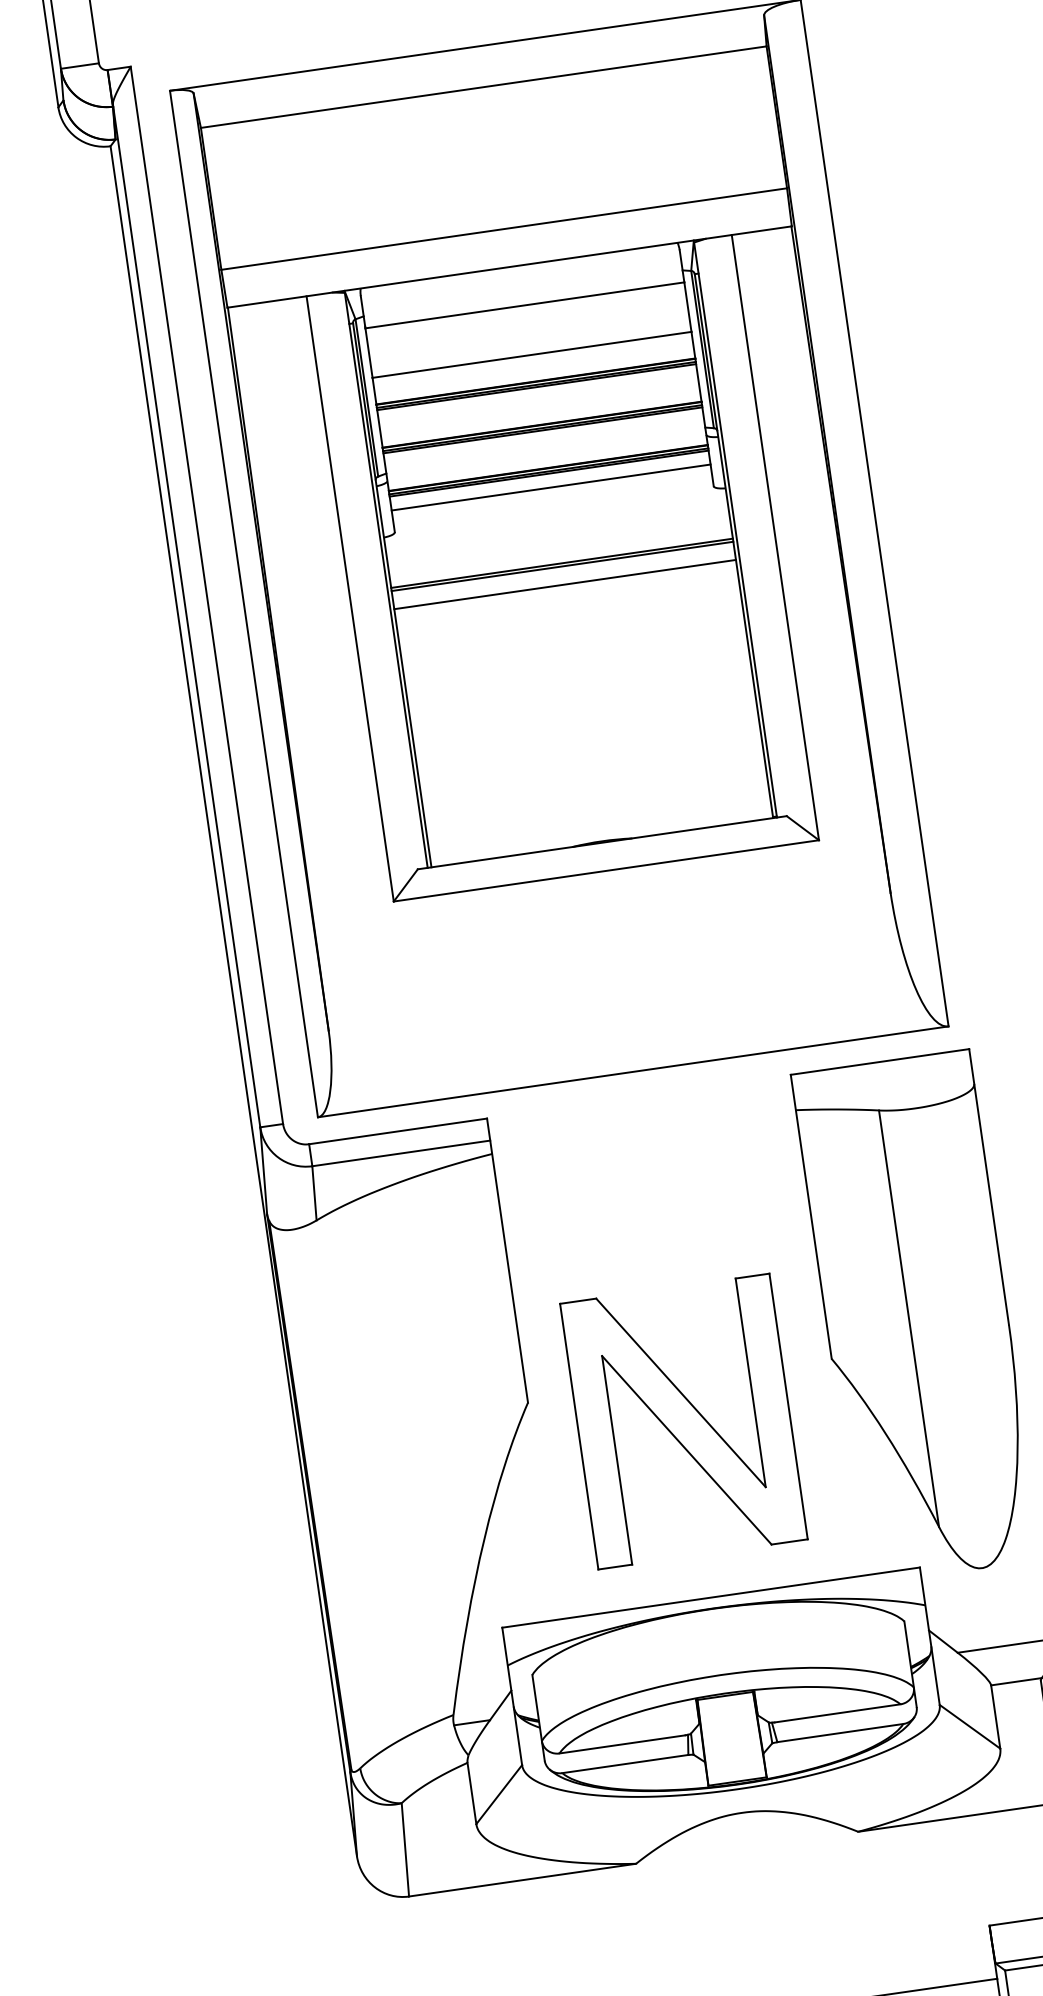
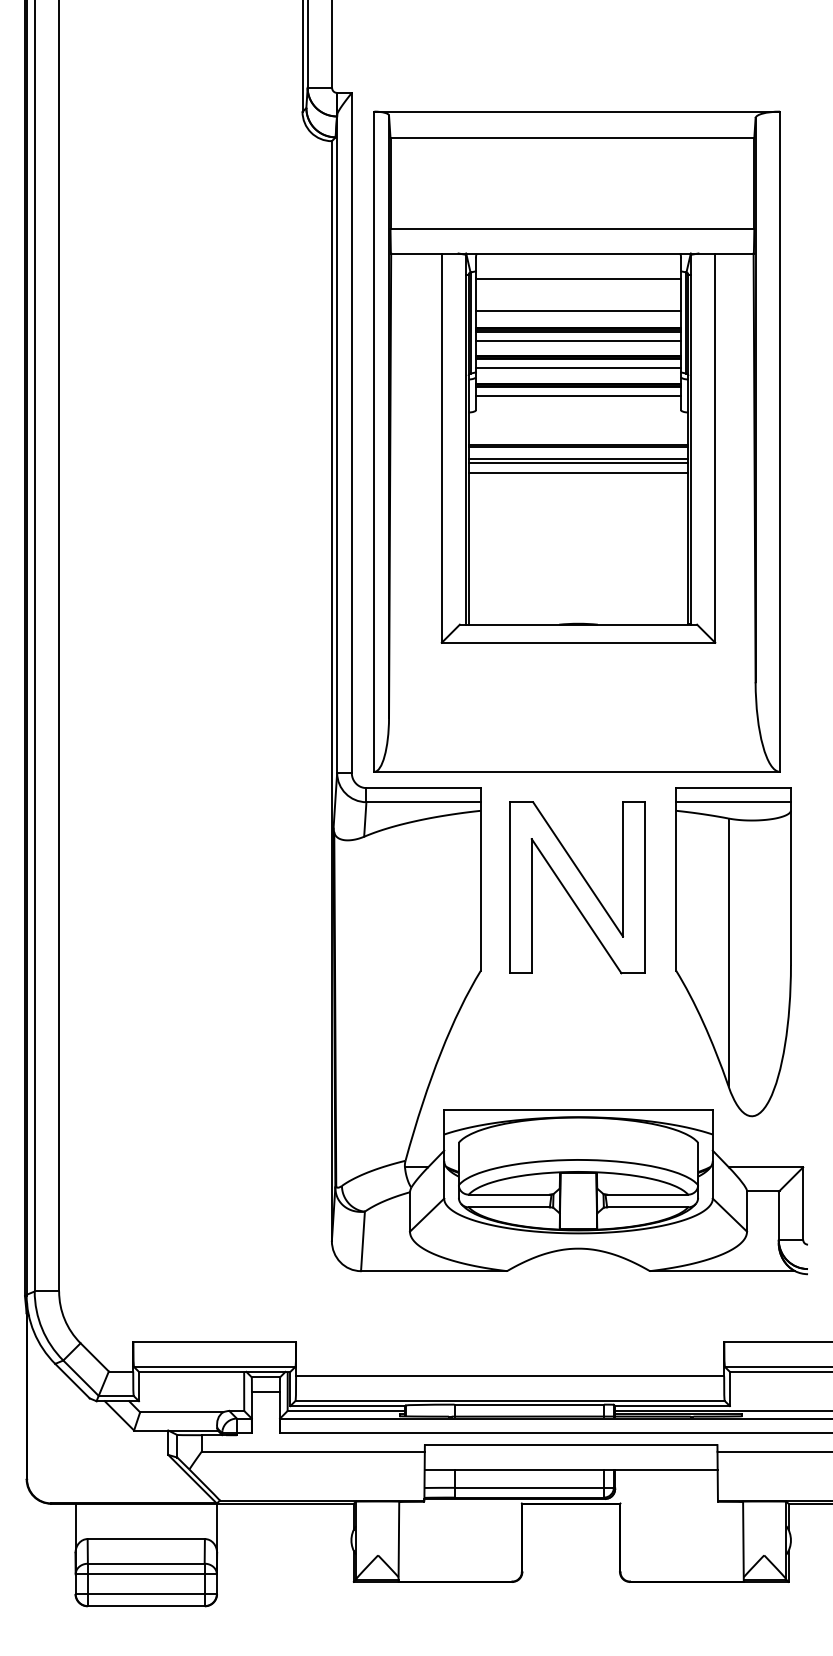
line: (538, 400) -> (578, 340), added
line: (544, 444) -> (578, 368), added
line: (565, 590) -> (578, 462), added
line: (568, 607) -> (578, 473), added
line: (883, 1084) -> (733, 802), added
part: (684, 1421) -> (577, 887), moved

